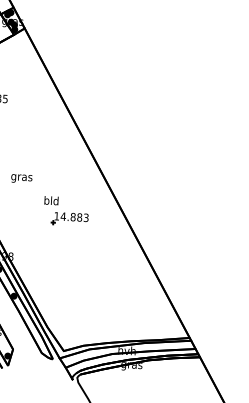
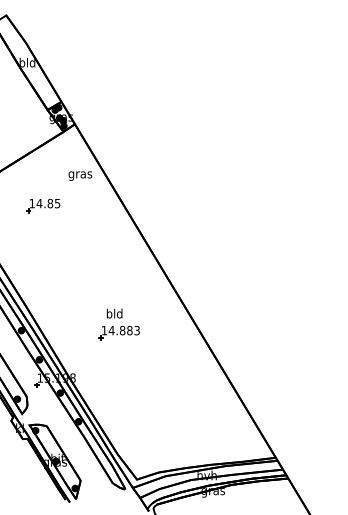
text: (21, 178) -> (80, 175), moved
part: (69, 219) -> (118, 333), moved

